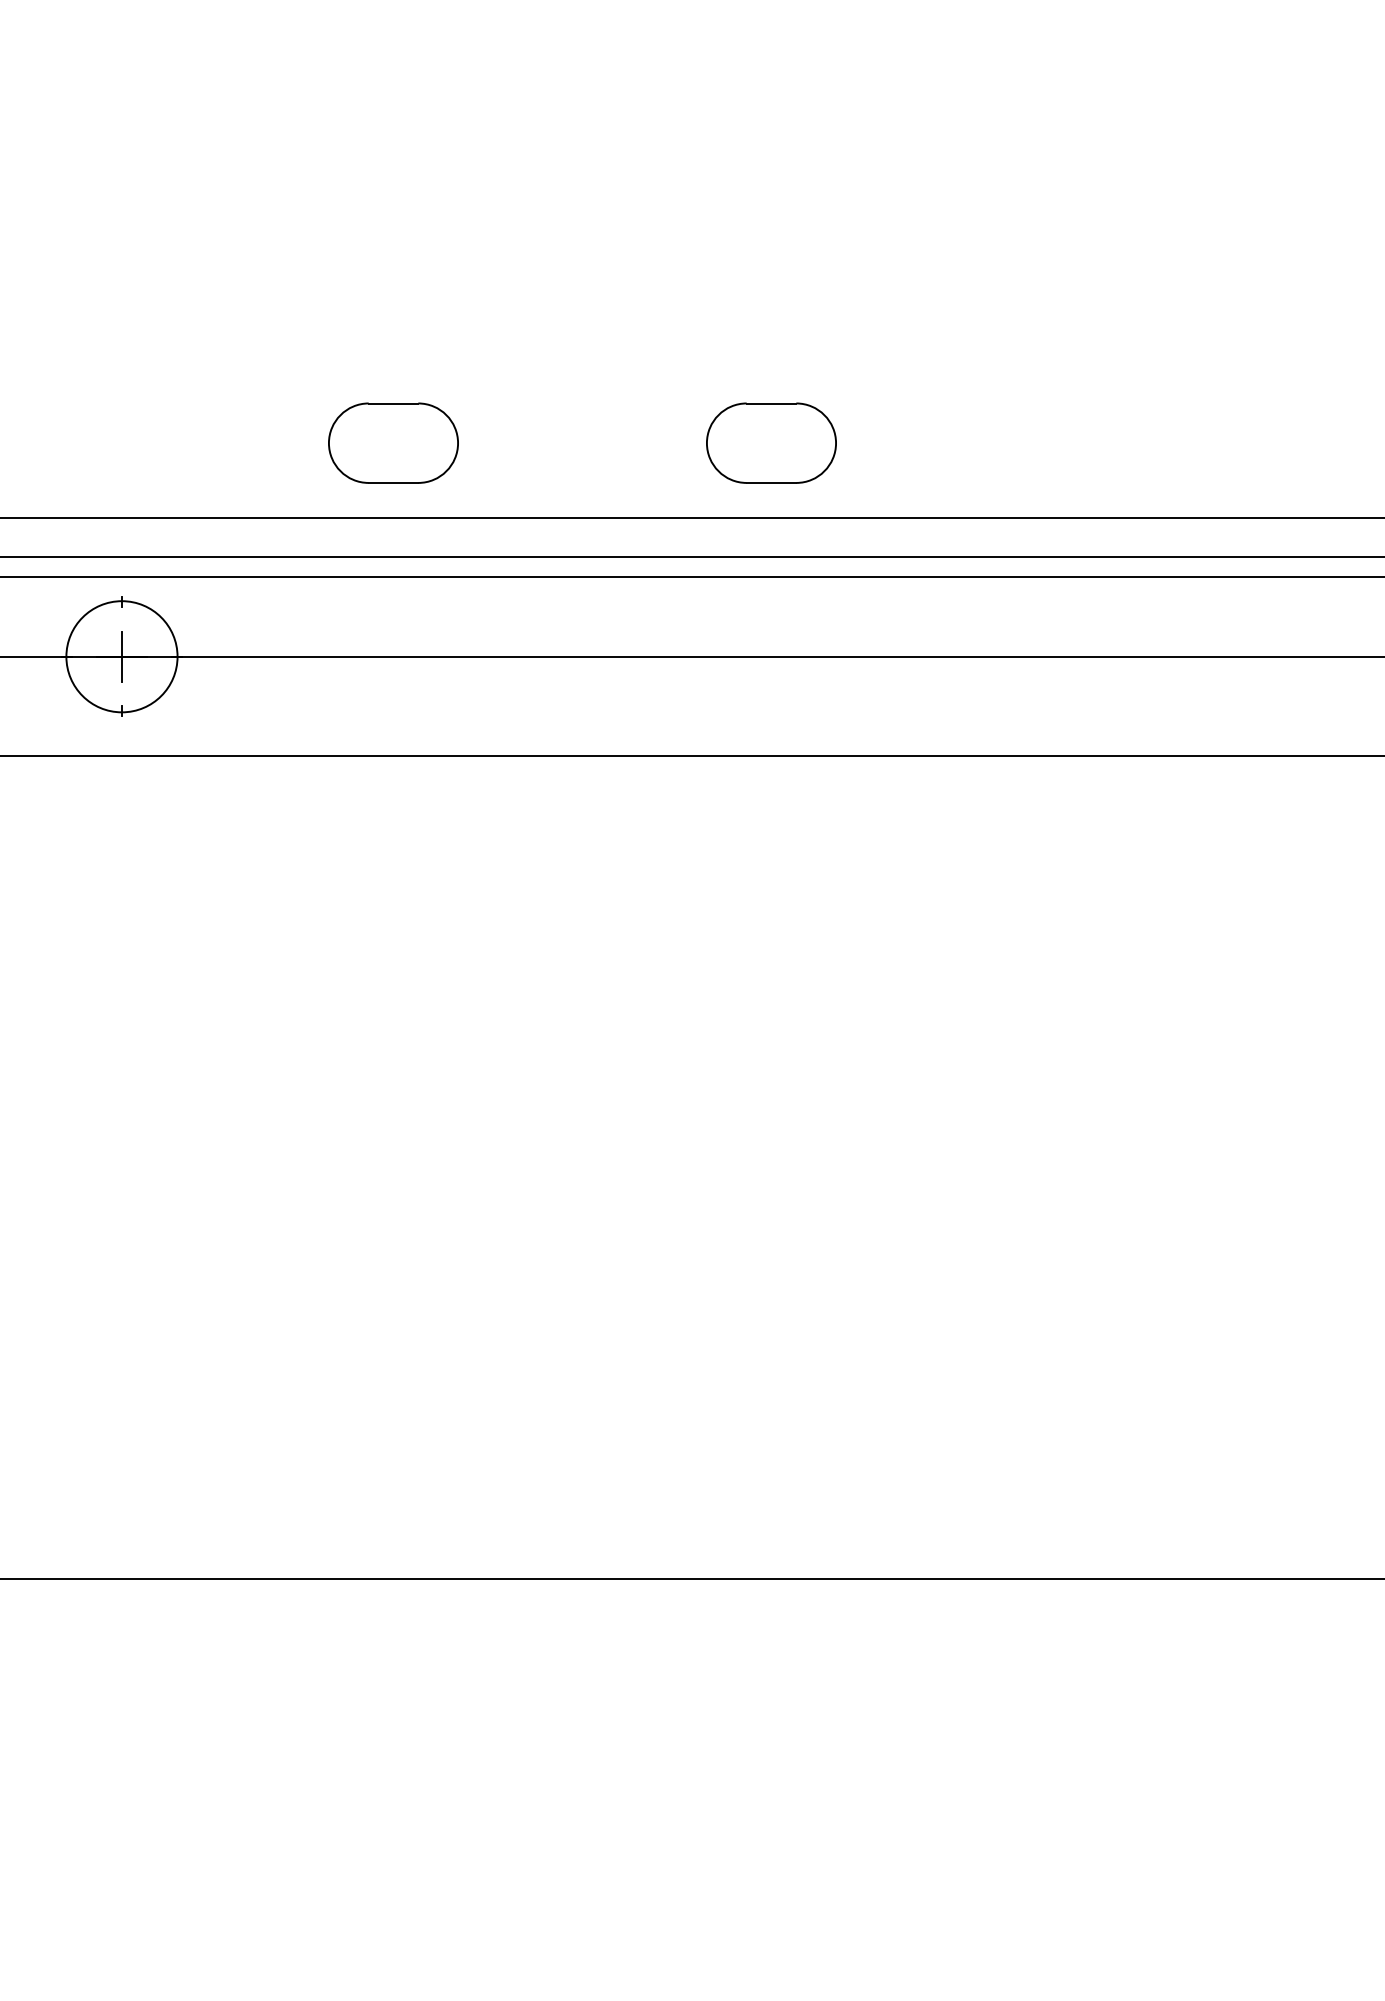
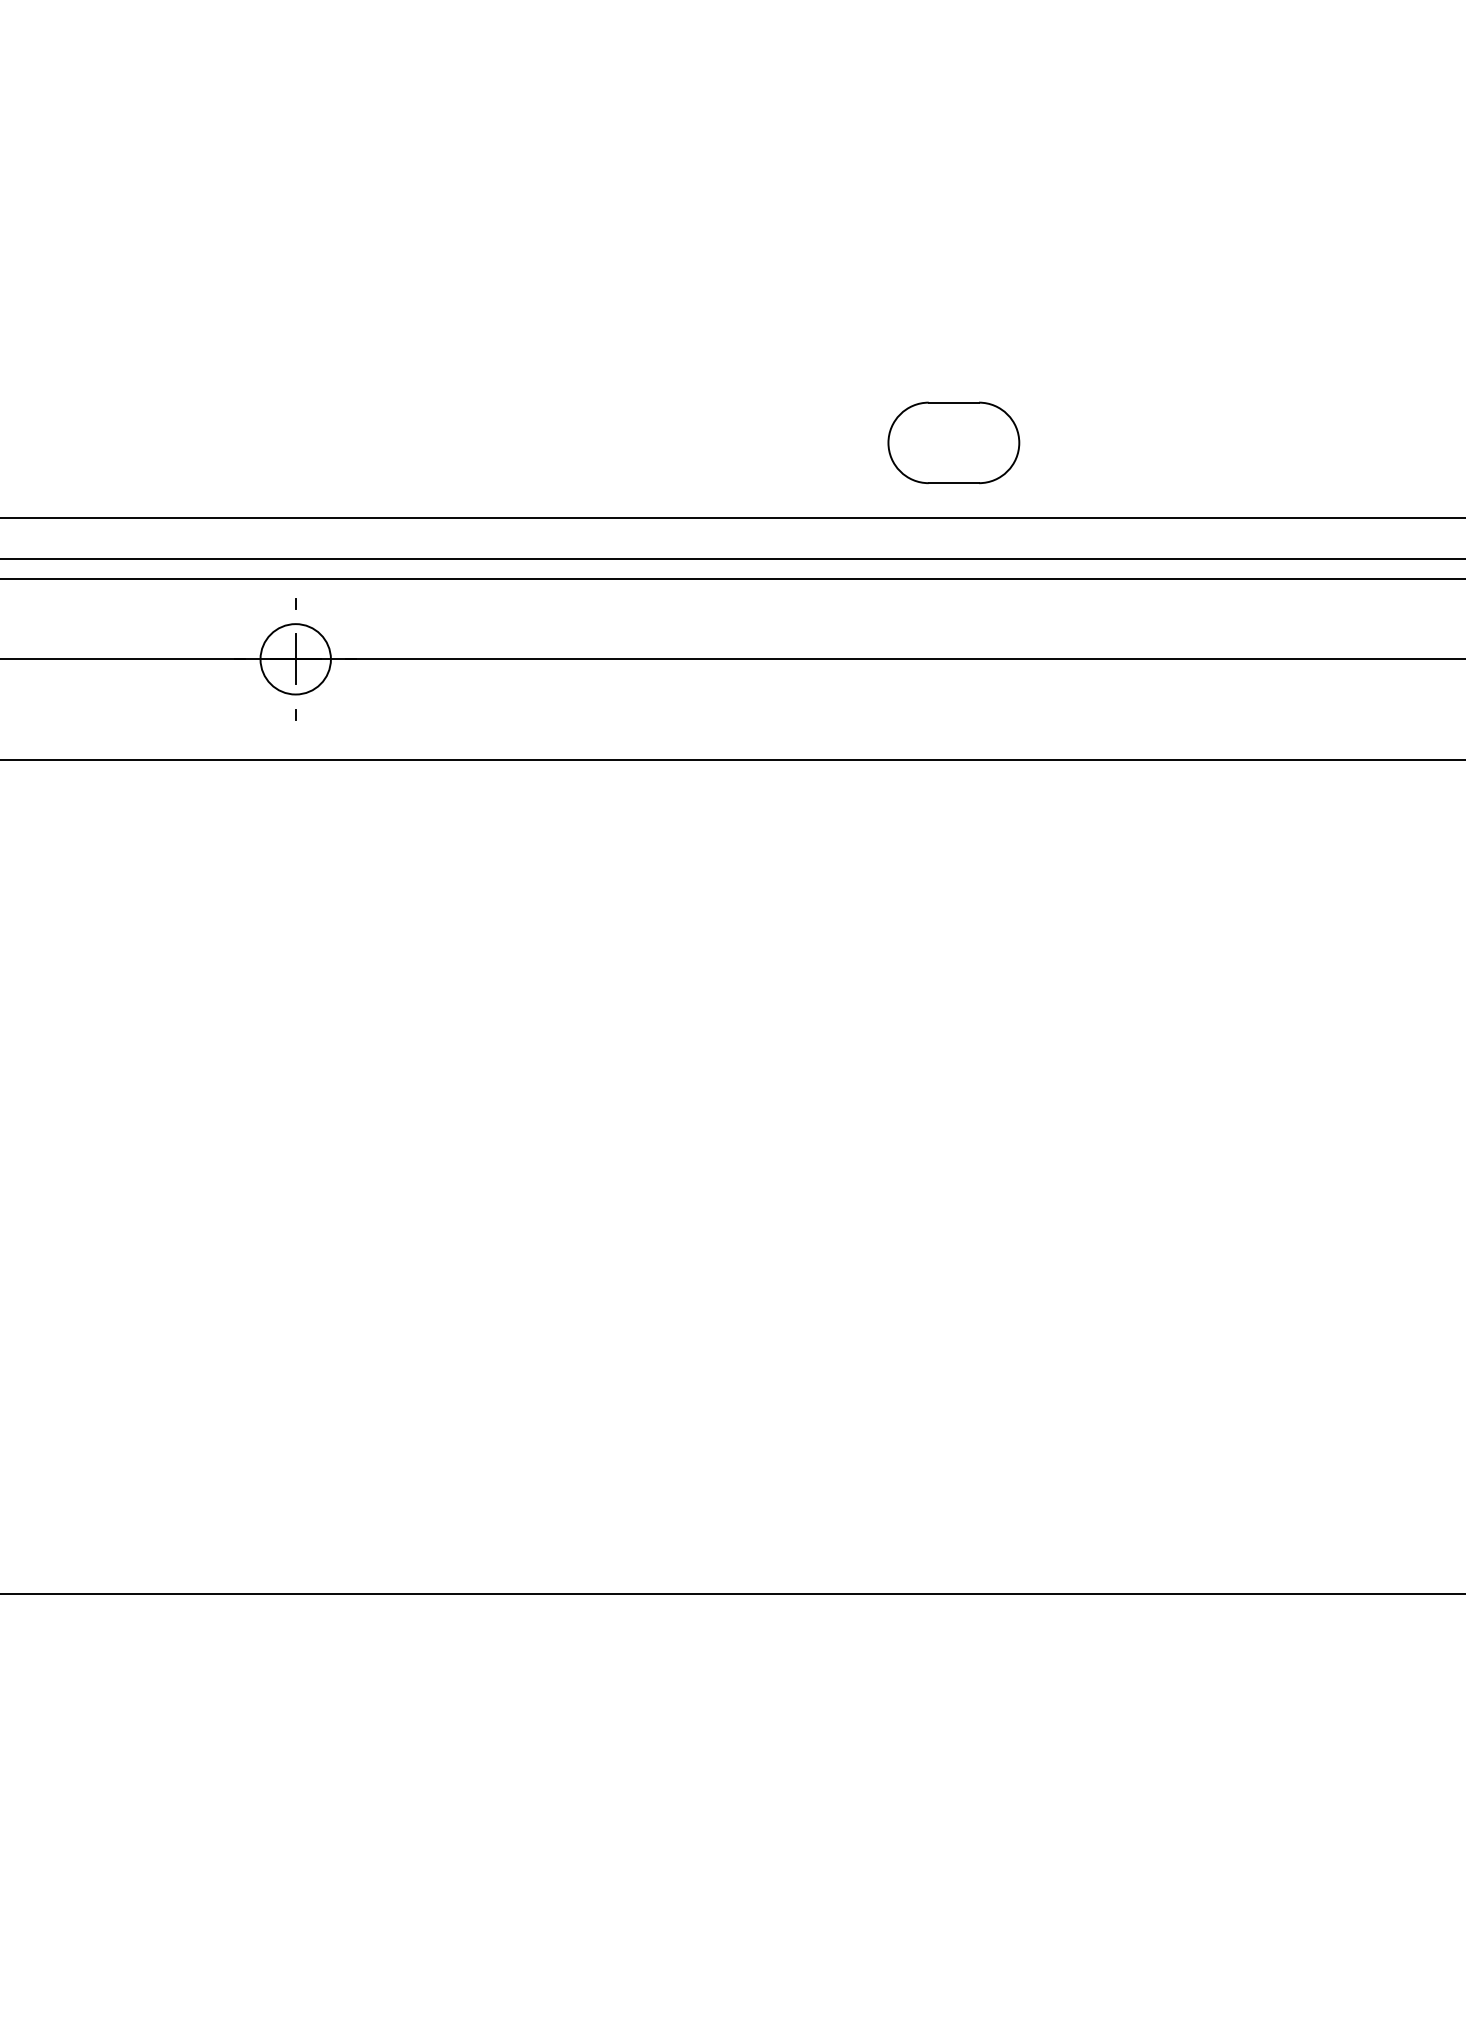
part: (393, 442) -> (570, 442), removed
circle: (121, 656) -> (295, 659), size x0.62

